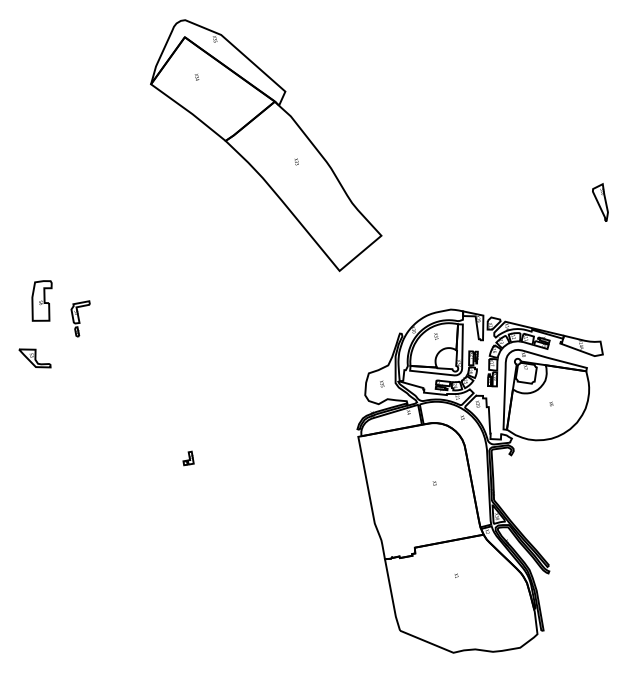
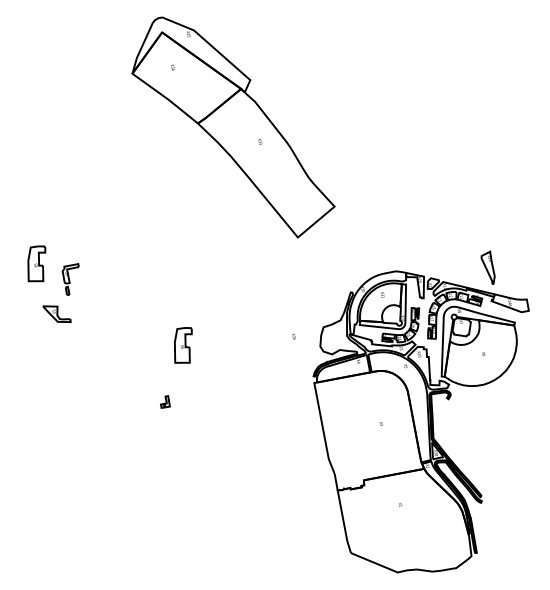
part: (600, 202) -> (488, 267), moved
part: (34, 358) -> (56, 314), moved
text: (382, 383) -> (294, 336), moved
part: (208, 393) -> (182, 345), added

